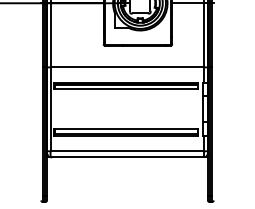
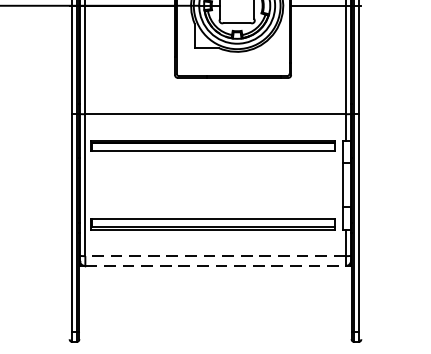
line: (127, 151) -> (215, 256), solid -> dashed
line: (127, 157) -> (215, 266), solid -> dashed

